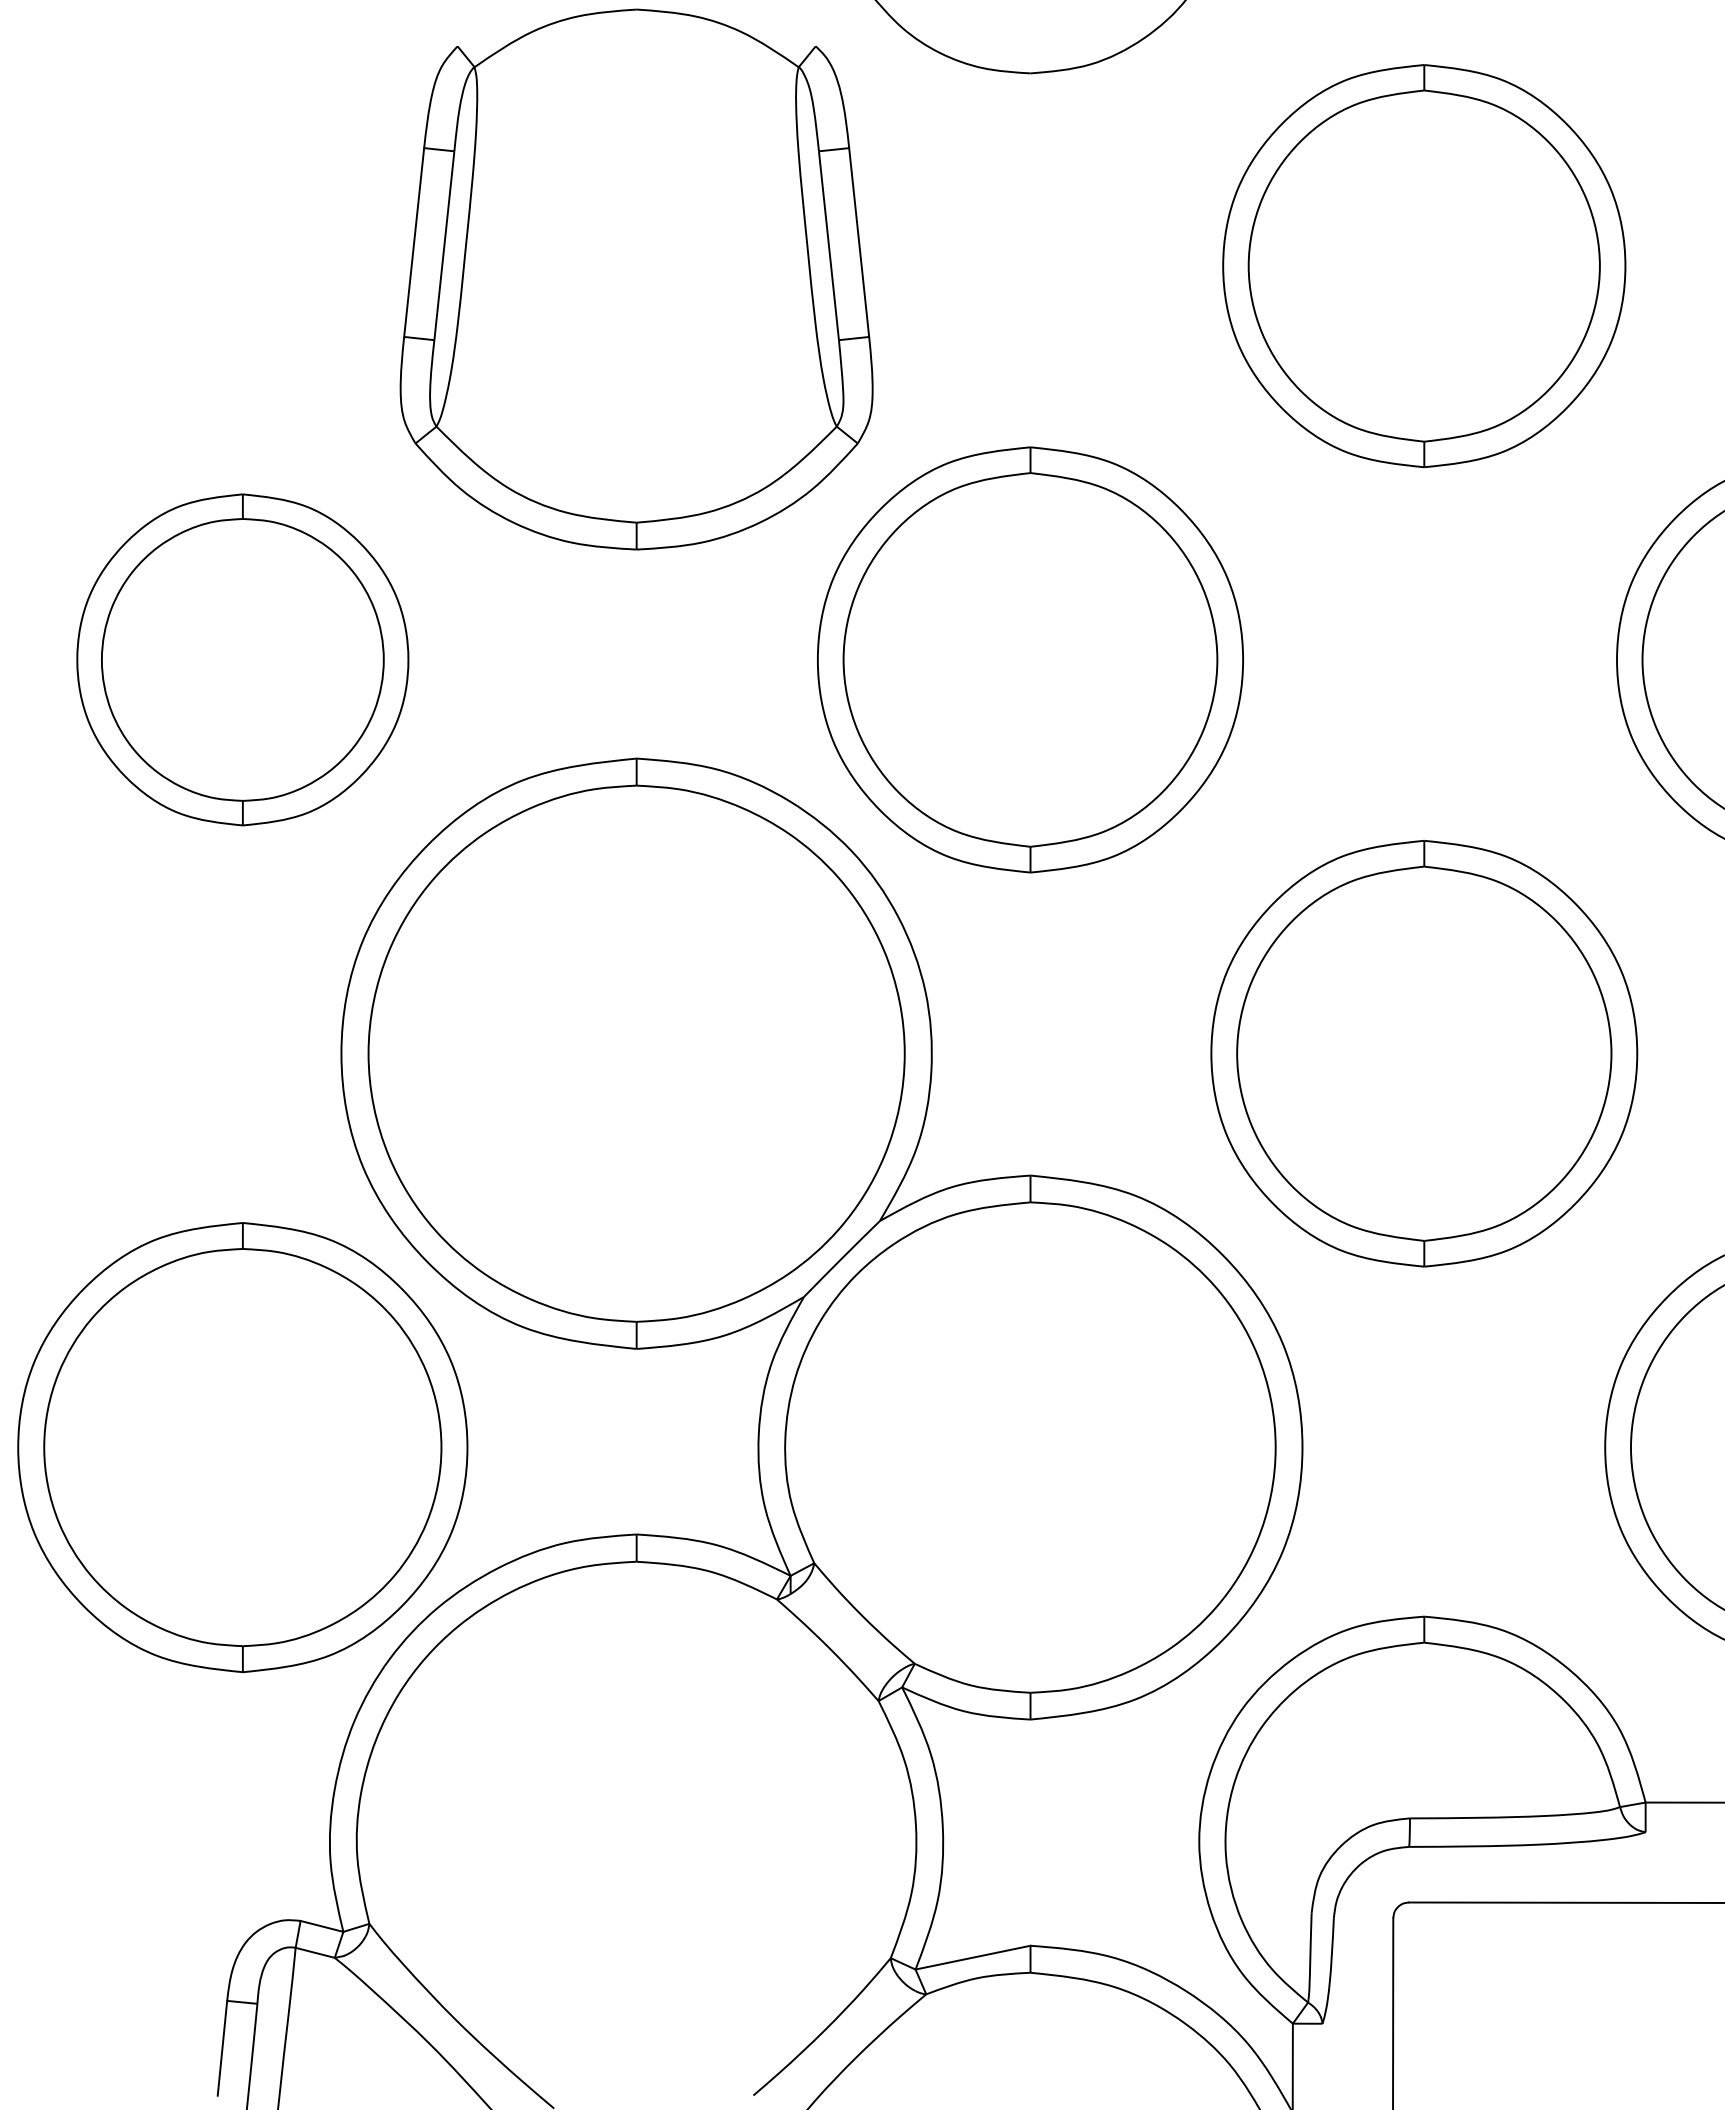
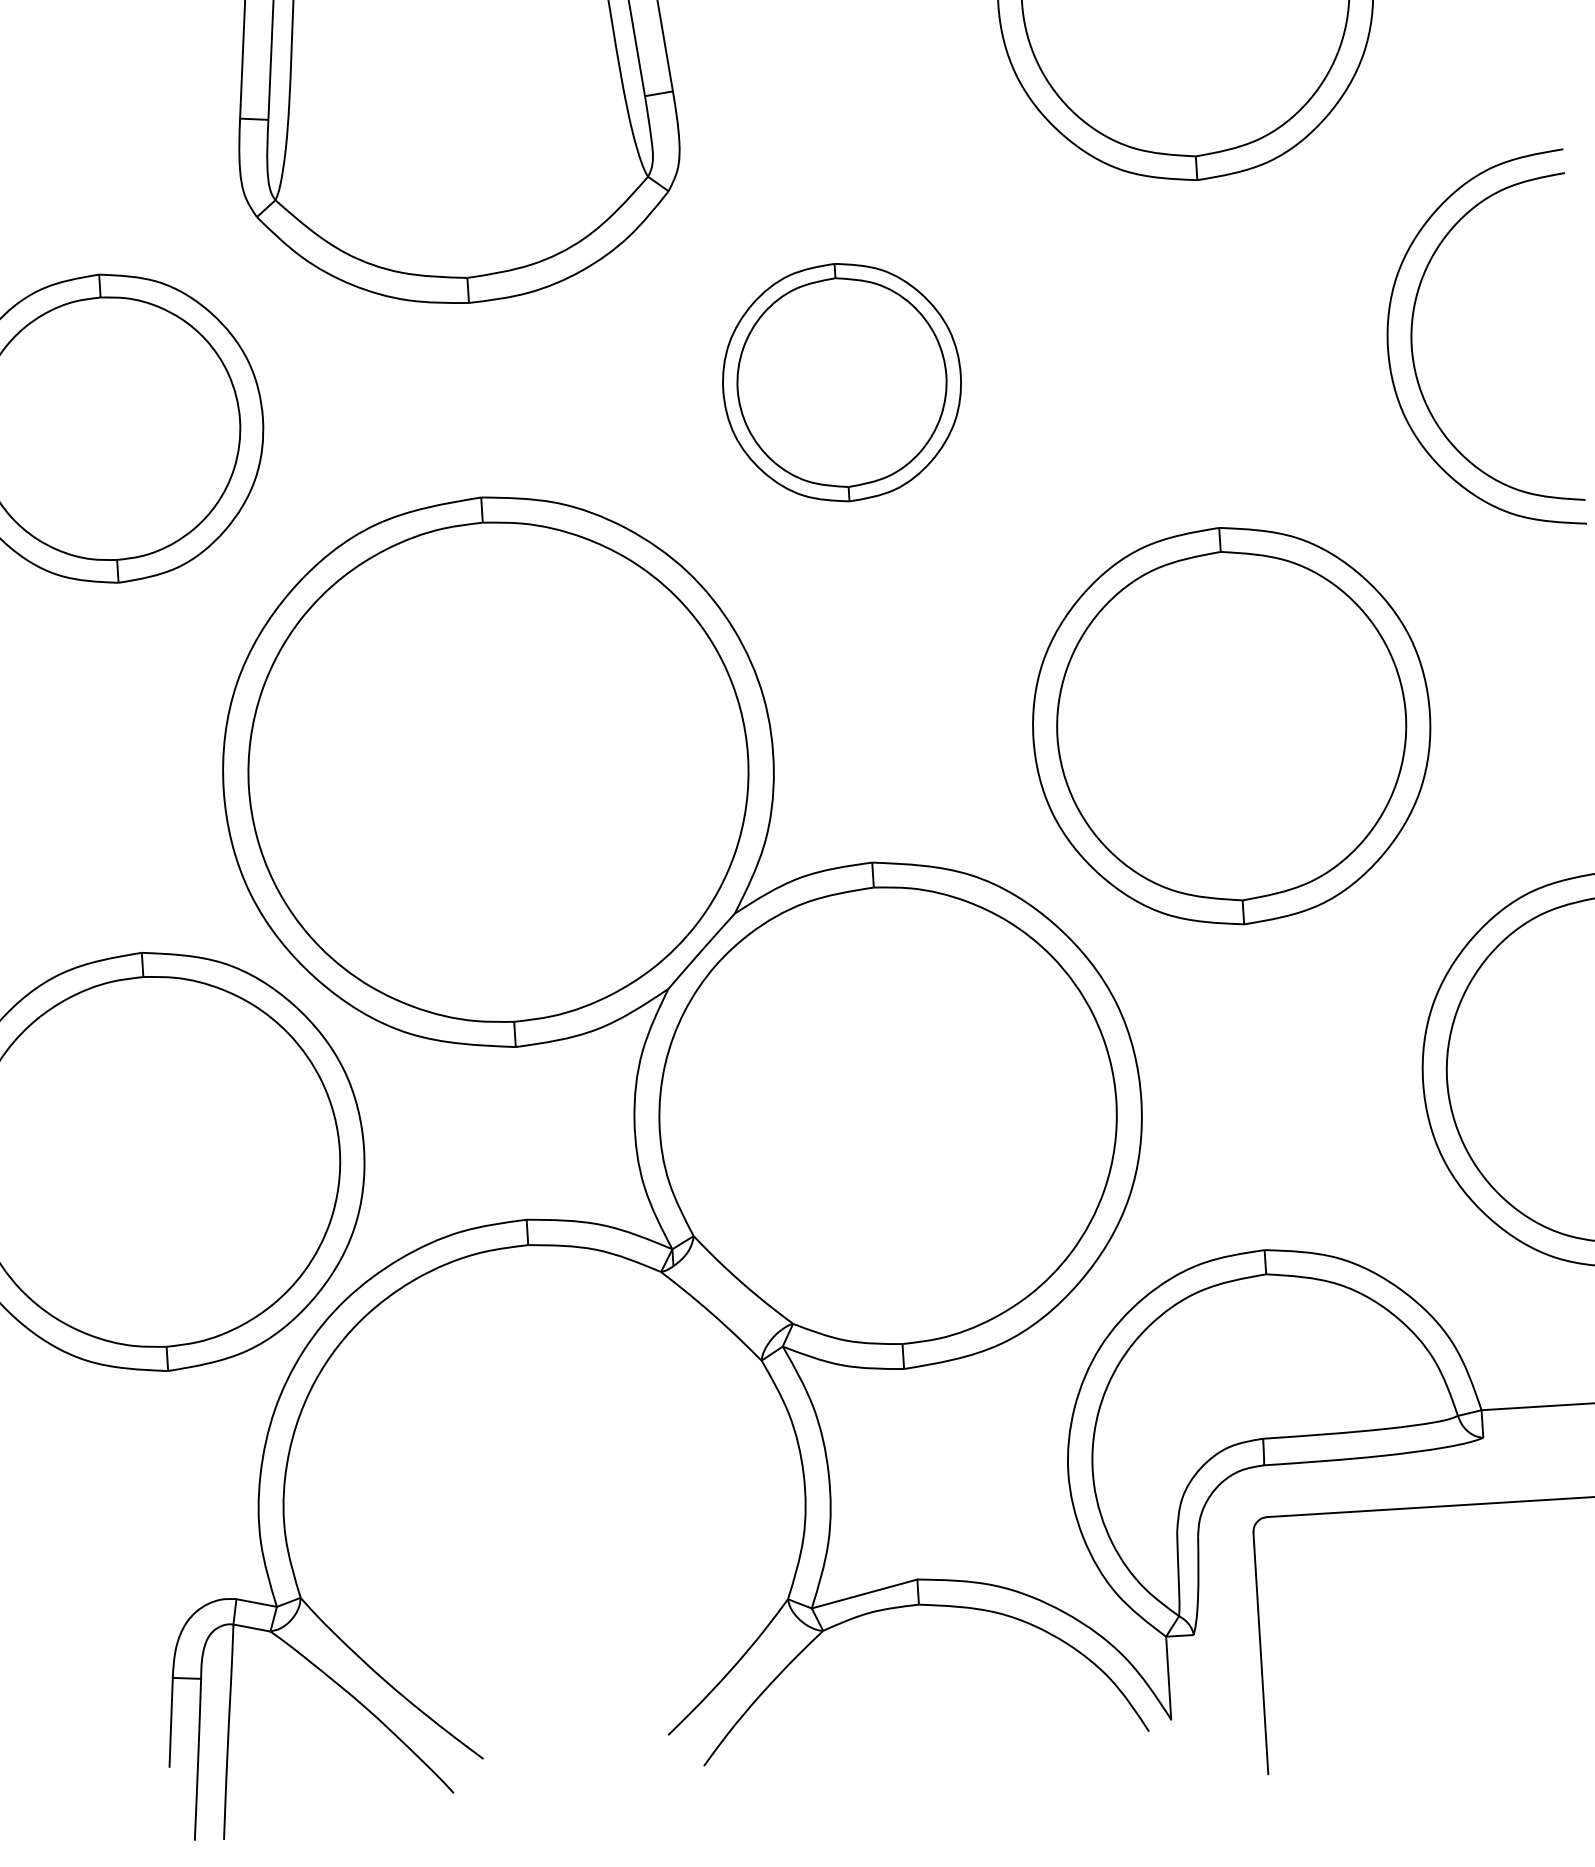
part: (1030, 659) -> (842, 382), size x0.6

